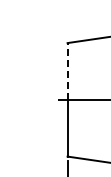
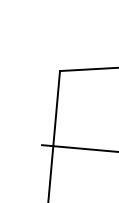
line: (67, 70) -> (56, 107), dashed -> solid

